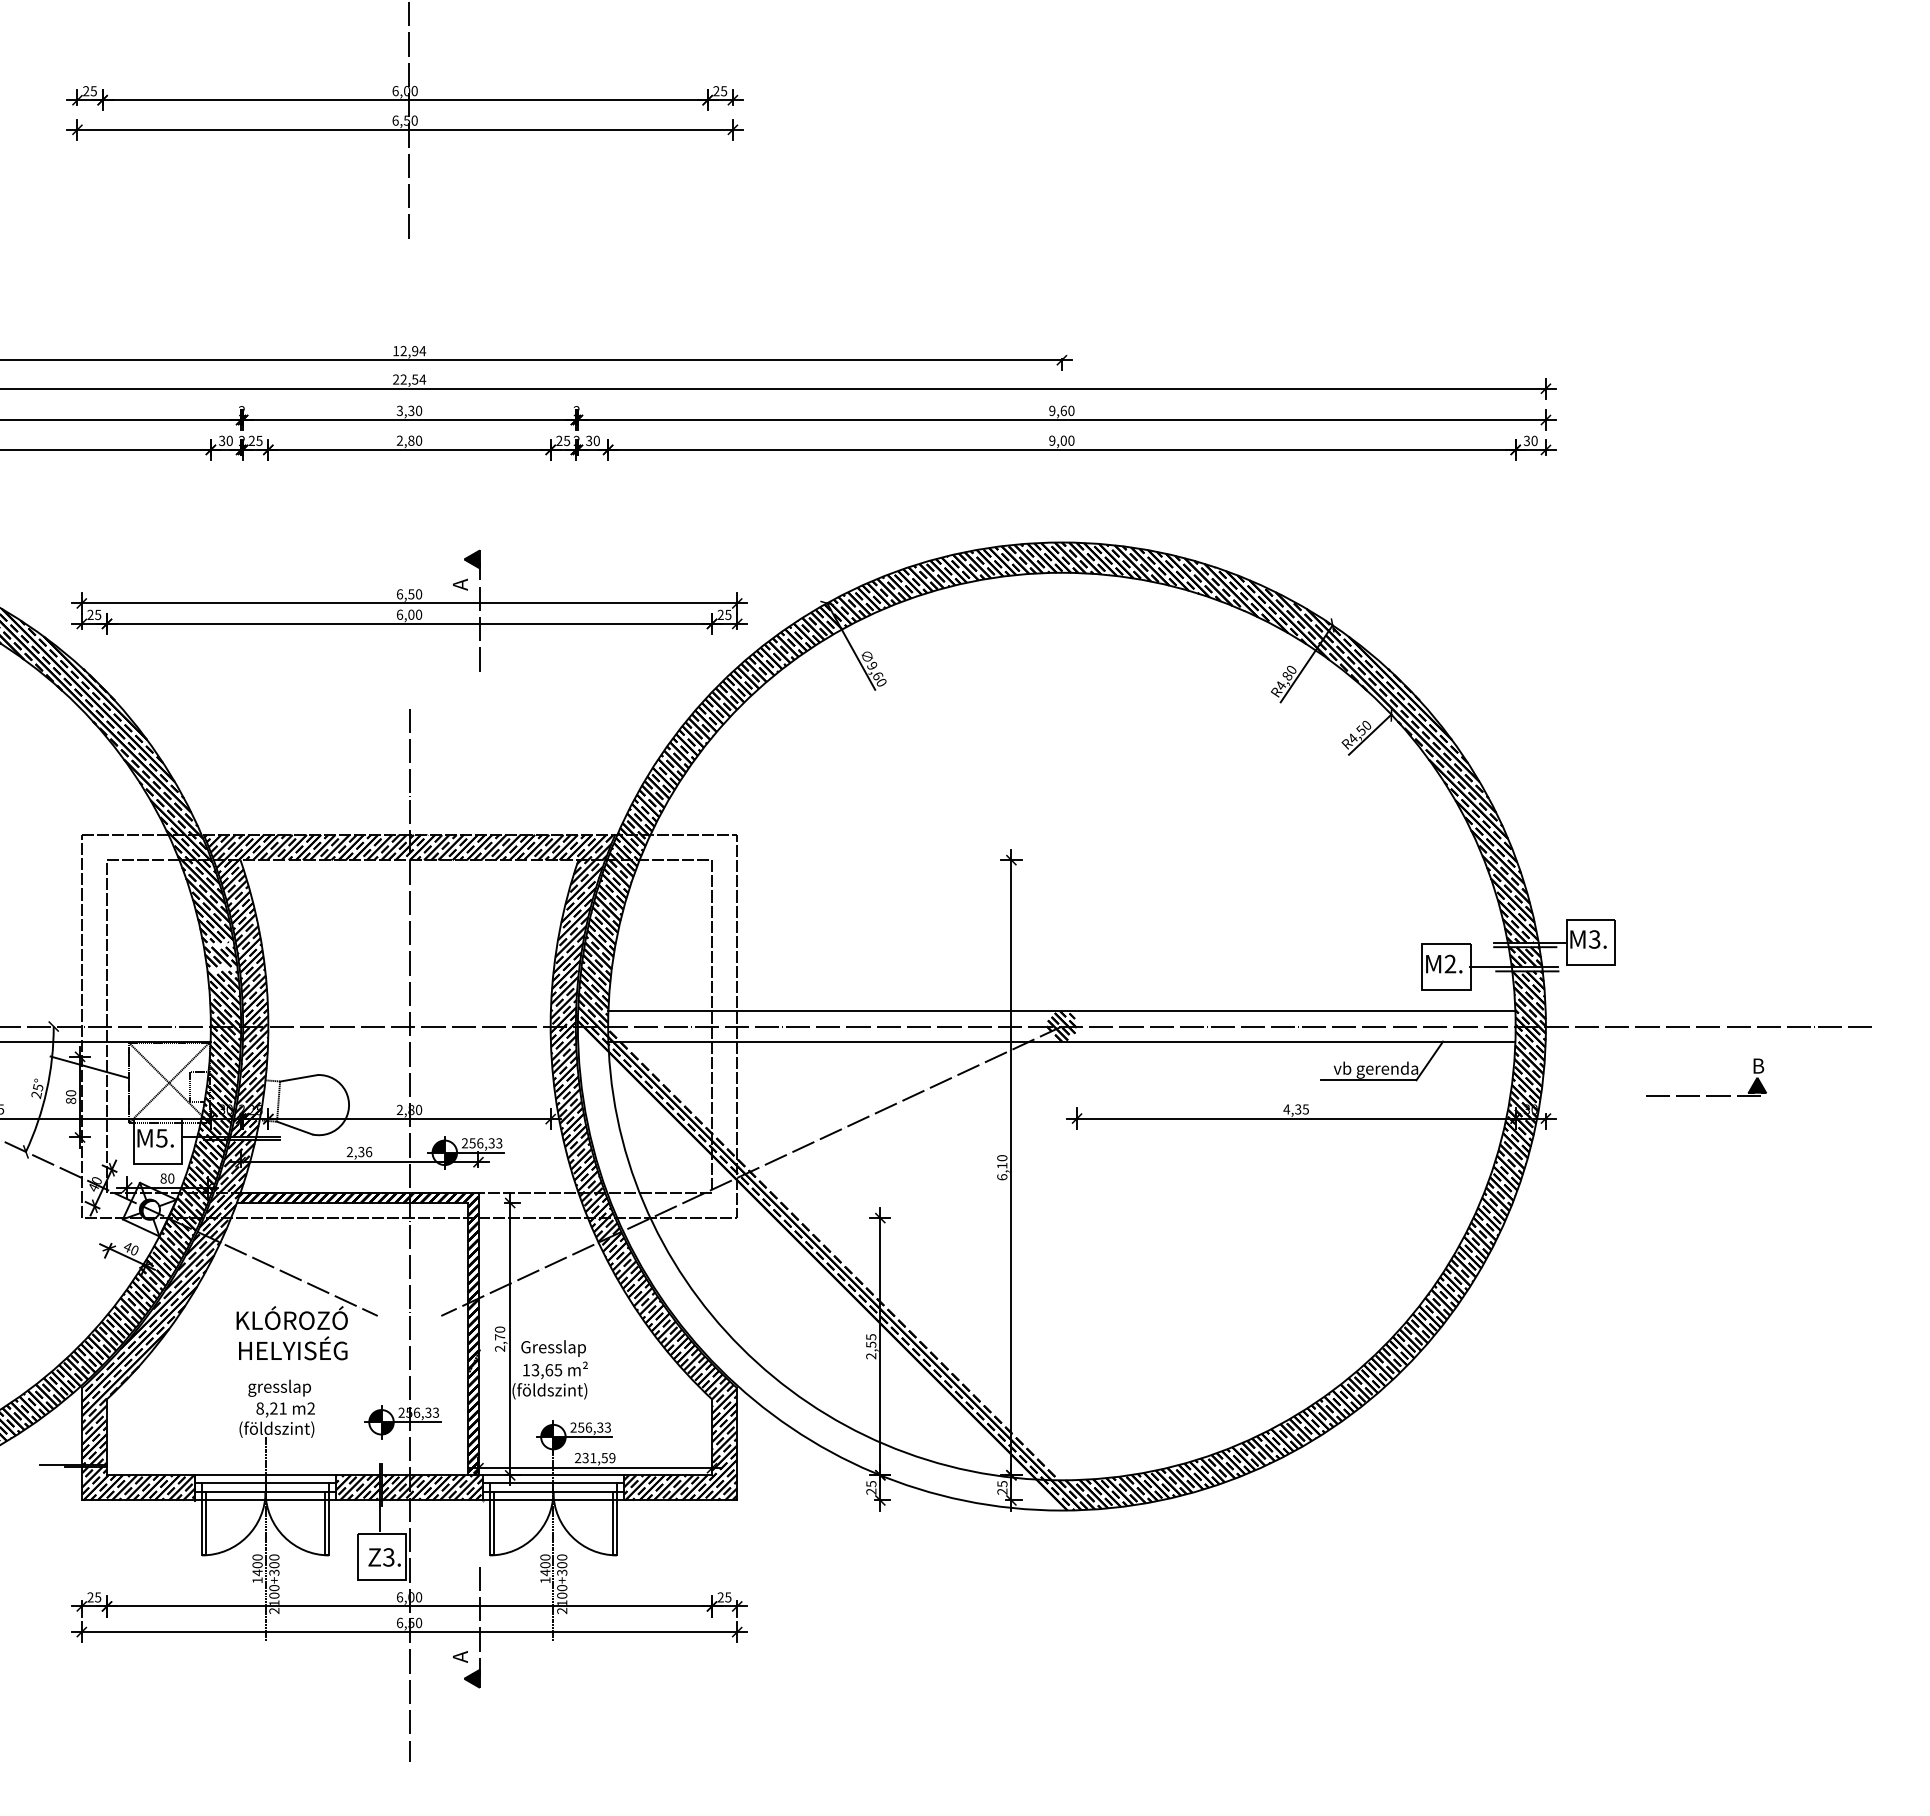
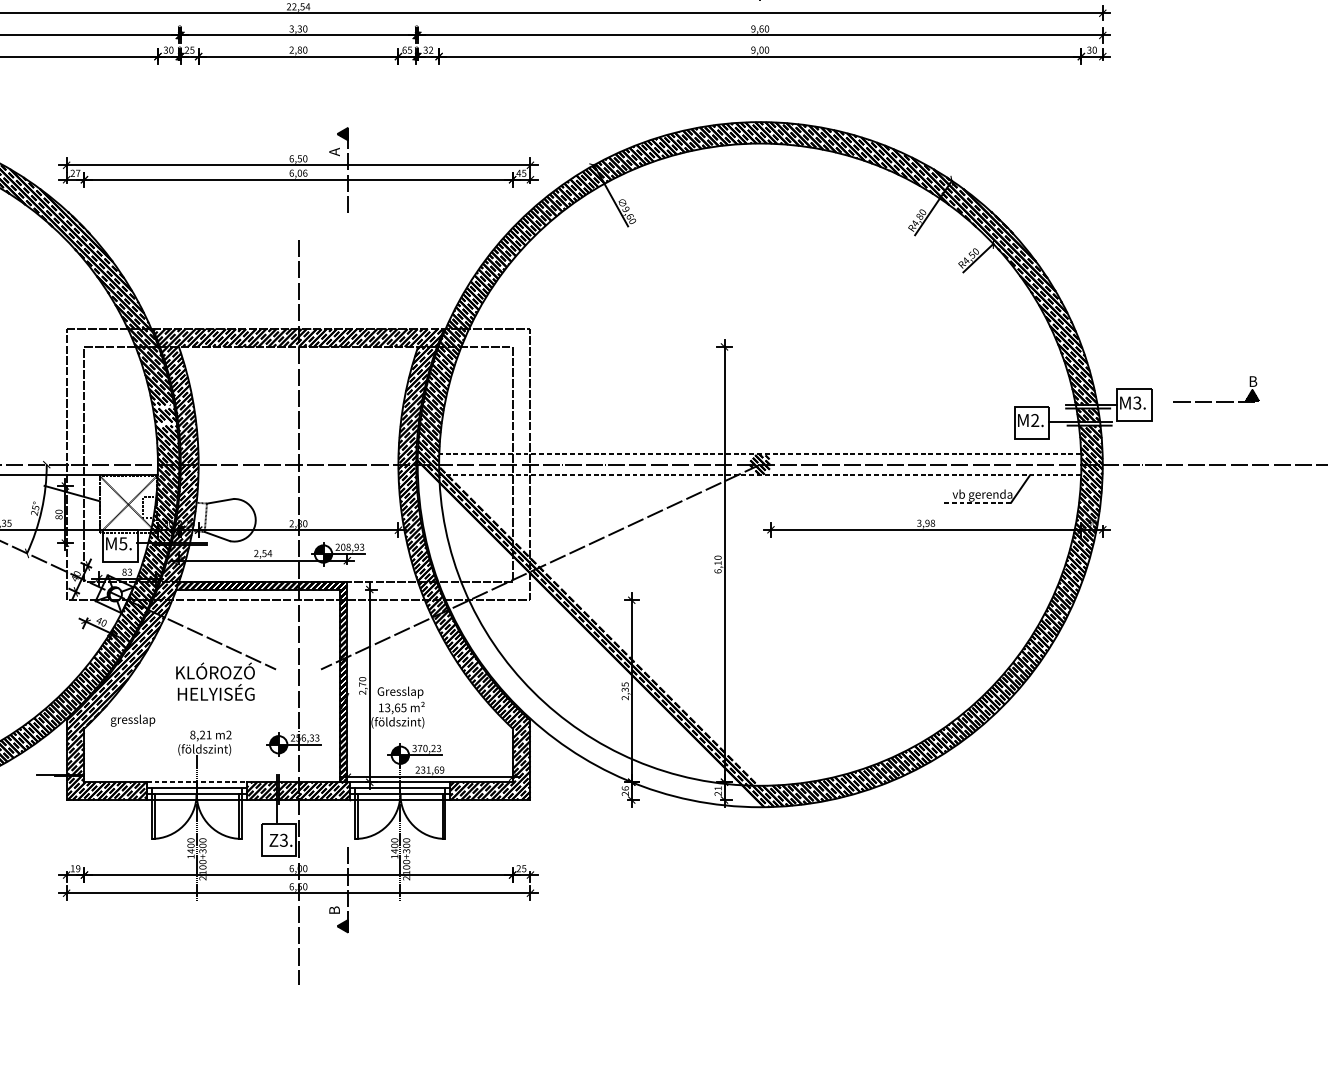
text: (559, 440) -> (404, 49), 25 -> 65
text: (596, 440) -> (430, 49), 30 -> 32
text: (419, 614) -> (305, 173), 6,00 -> 6,06
text: (720, 614) -> (518, 173), 25 -> 45
text: (98, 615) -> (78, 173), 25 -> 27
line: (1061, 1011) -> (759, 454), solid -> dashed
line: (1061, 1041) -> (759, 475), solid -> dashed
line: (1368, 1080) -> (977, 502), solid -> dashed
part: (1706, 1095) -> (1216, 402), moved
text: (1295, 1109) -> (925, 523), 4,35 -> 3,98
text: (481, 1143) -> (349, 547), 256,33 -> 208,93
text: (364, 1151) -> (266, 553), 2,36 -> 2,54
text: (171, 1178) -> (130, 572), 80 -> 83
text: (870, 1344) -> (624, 689), 2,55 -> 2,35
text: (279, 1387) -> (132, 720), moved
text: (586, 1427) -> (423, 748), 256,33 -> 370,23
text: (604, 1458) -> (436, 770), 231,59 -> 231,69
line: (265, 1475) -> (196, 782), solid -> dashed
text: (871, 1483) -> (625, 788), 25 -> 26
text: (1002, 1484) -> (718, 788), 25 -> 21
text: (94, 1597) -> (75, 868), 25 -> 19
text: (460, 1656) -> (334, 910), A -> B

